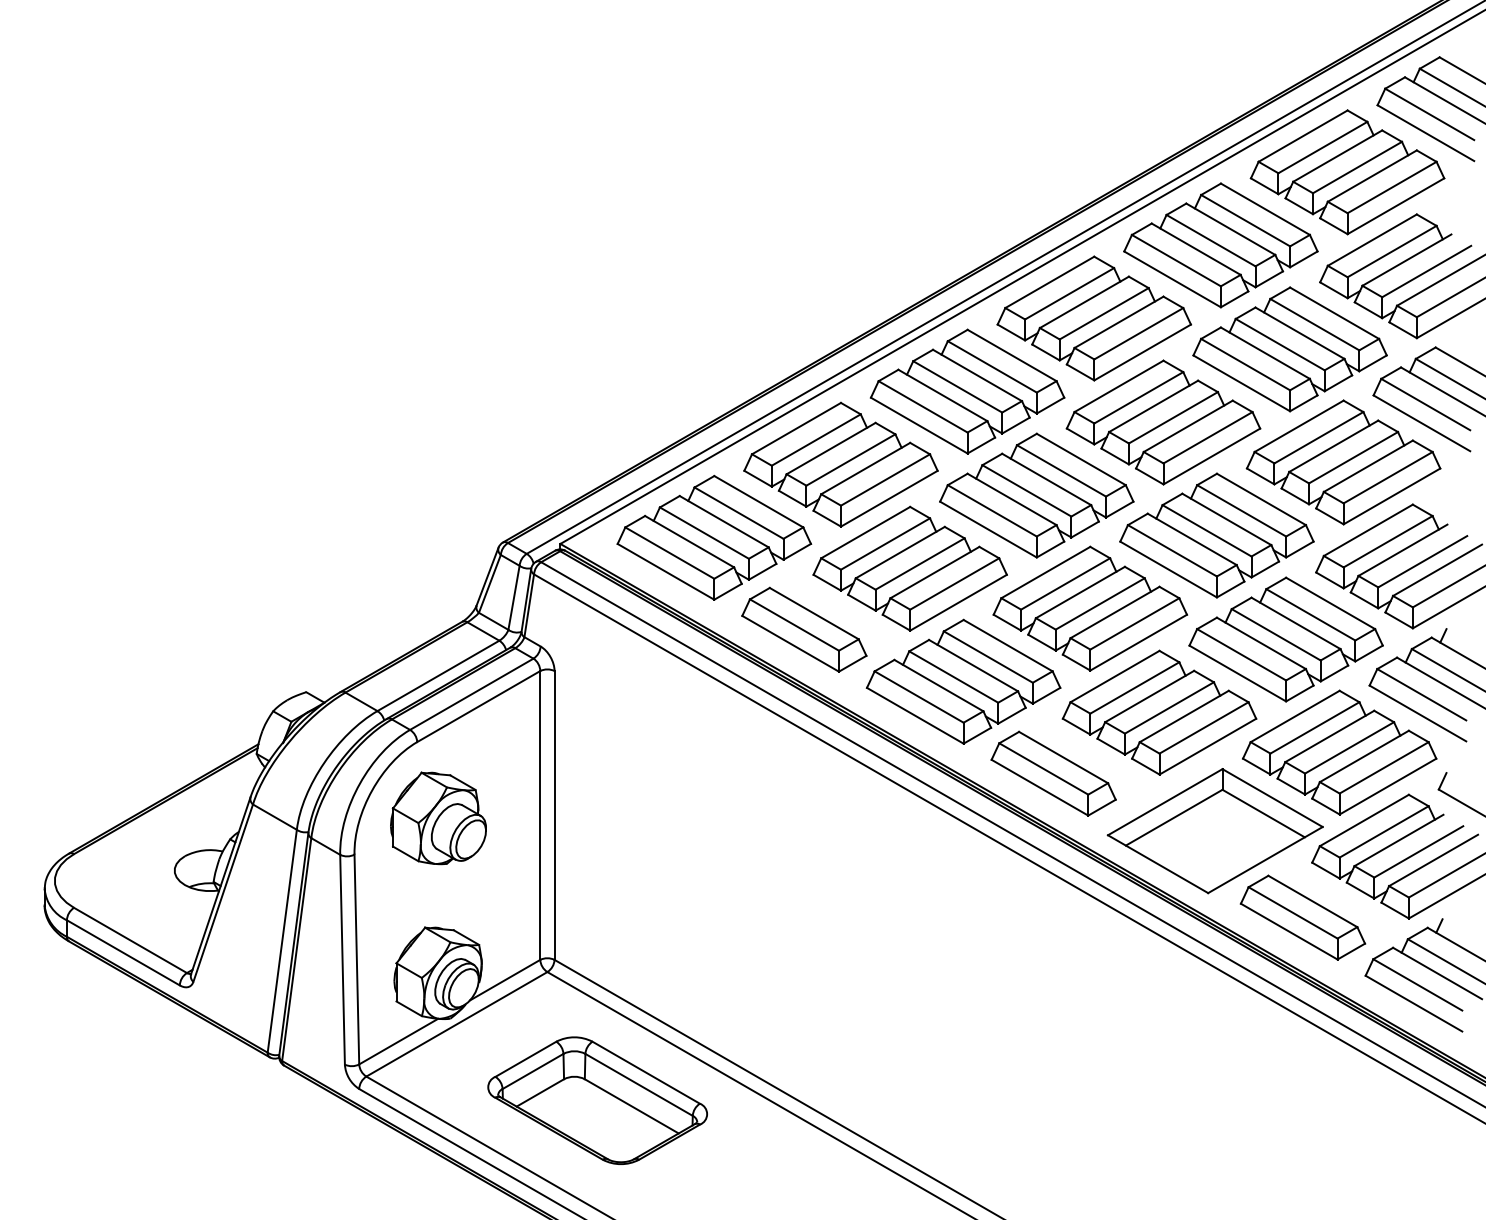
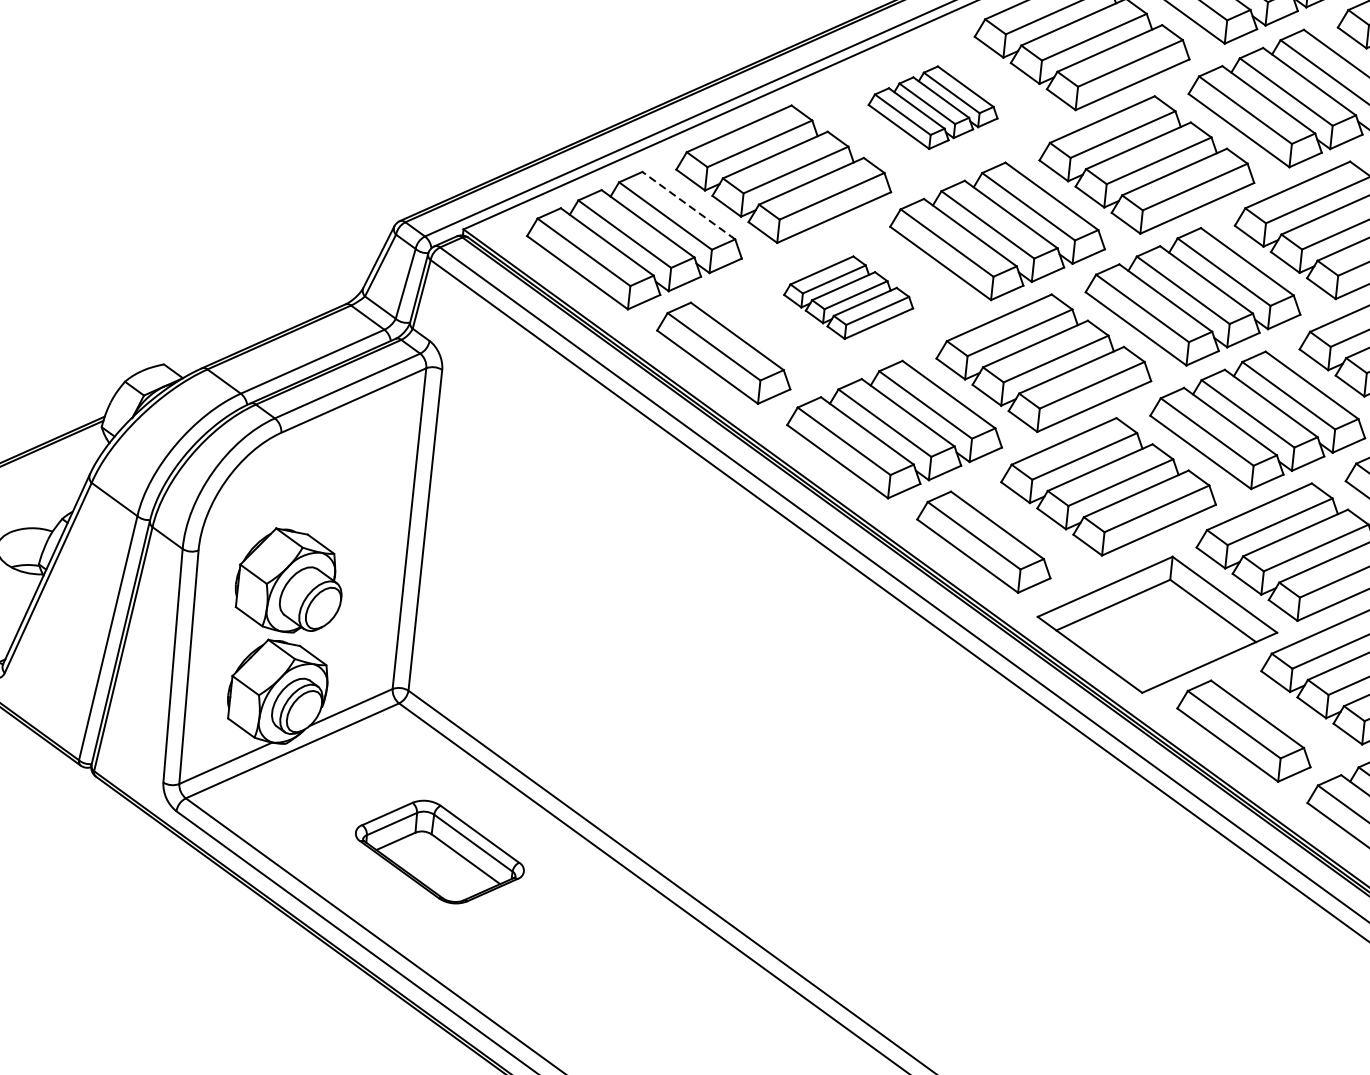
part: (967, 391) -> (933, 107), size x0.6
line: (758, 501) -> (688, 205), solid -> dashed
part: (909, 568) -> (848, 297), size x0.6
part: (438, 818) -> (289, 581), moved
part: (597, 1100) -> (439, 851), size x0.7

